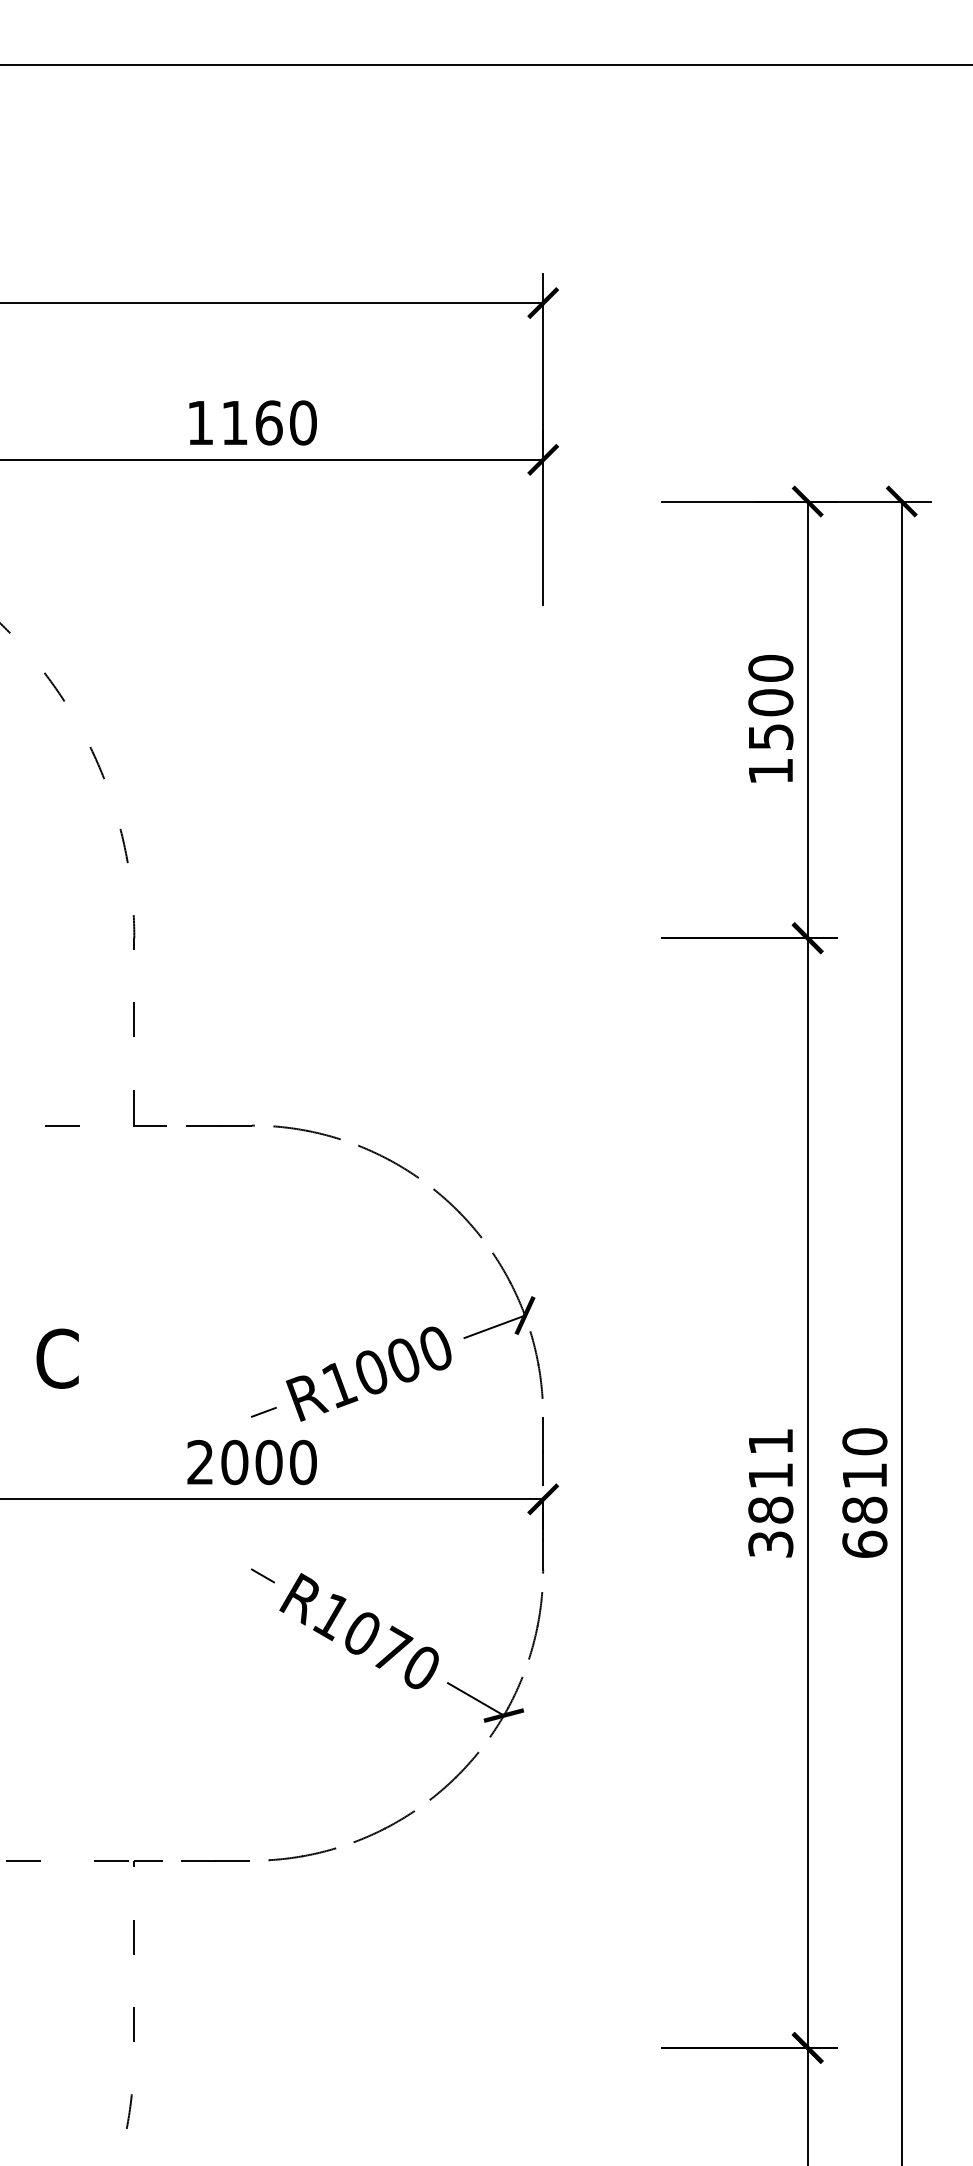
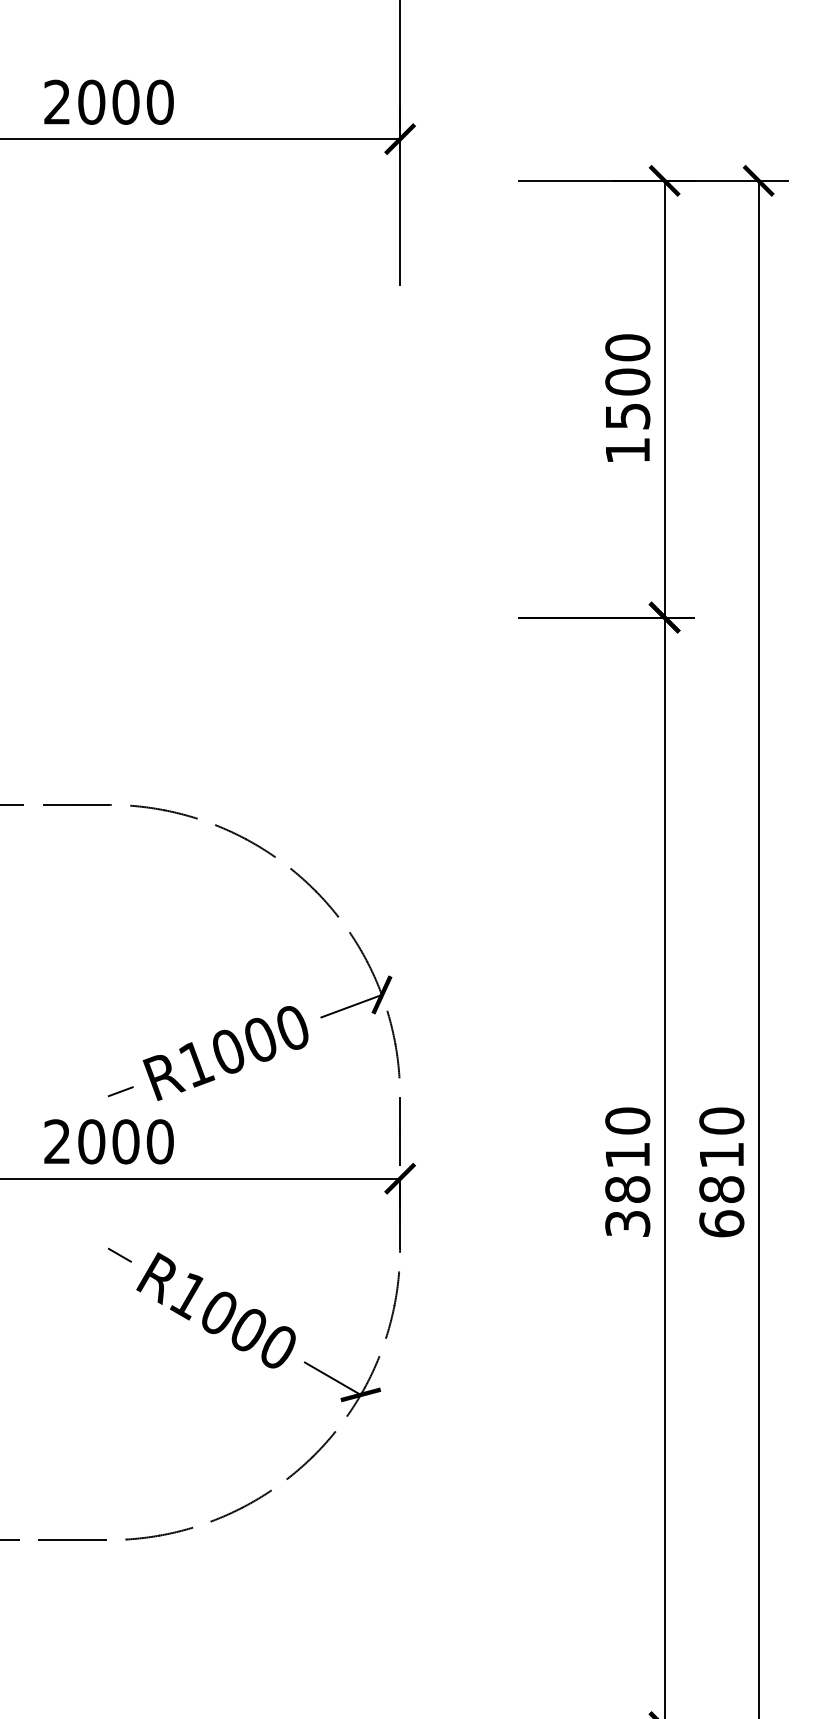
text: (234, 422) -> (91, 101), 1160 -> 2000
text: (770, 1441) -> (627, 1120), 3811 -> 3810
text: (393, 1648) -> (250, 1327), R1070 -> R1000

